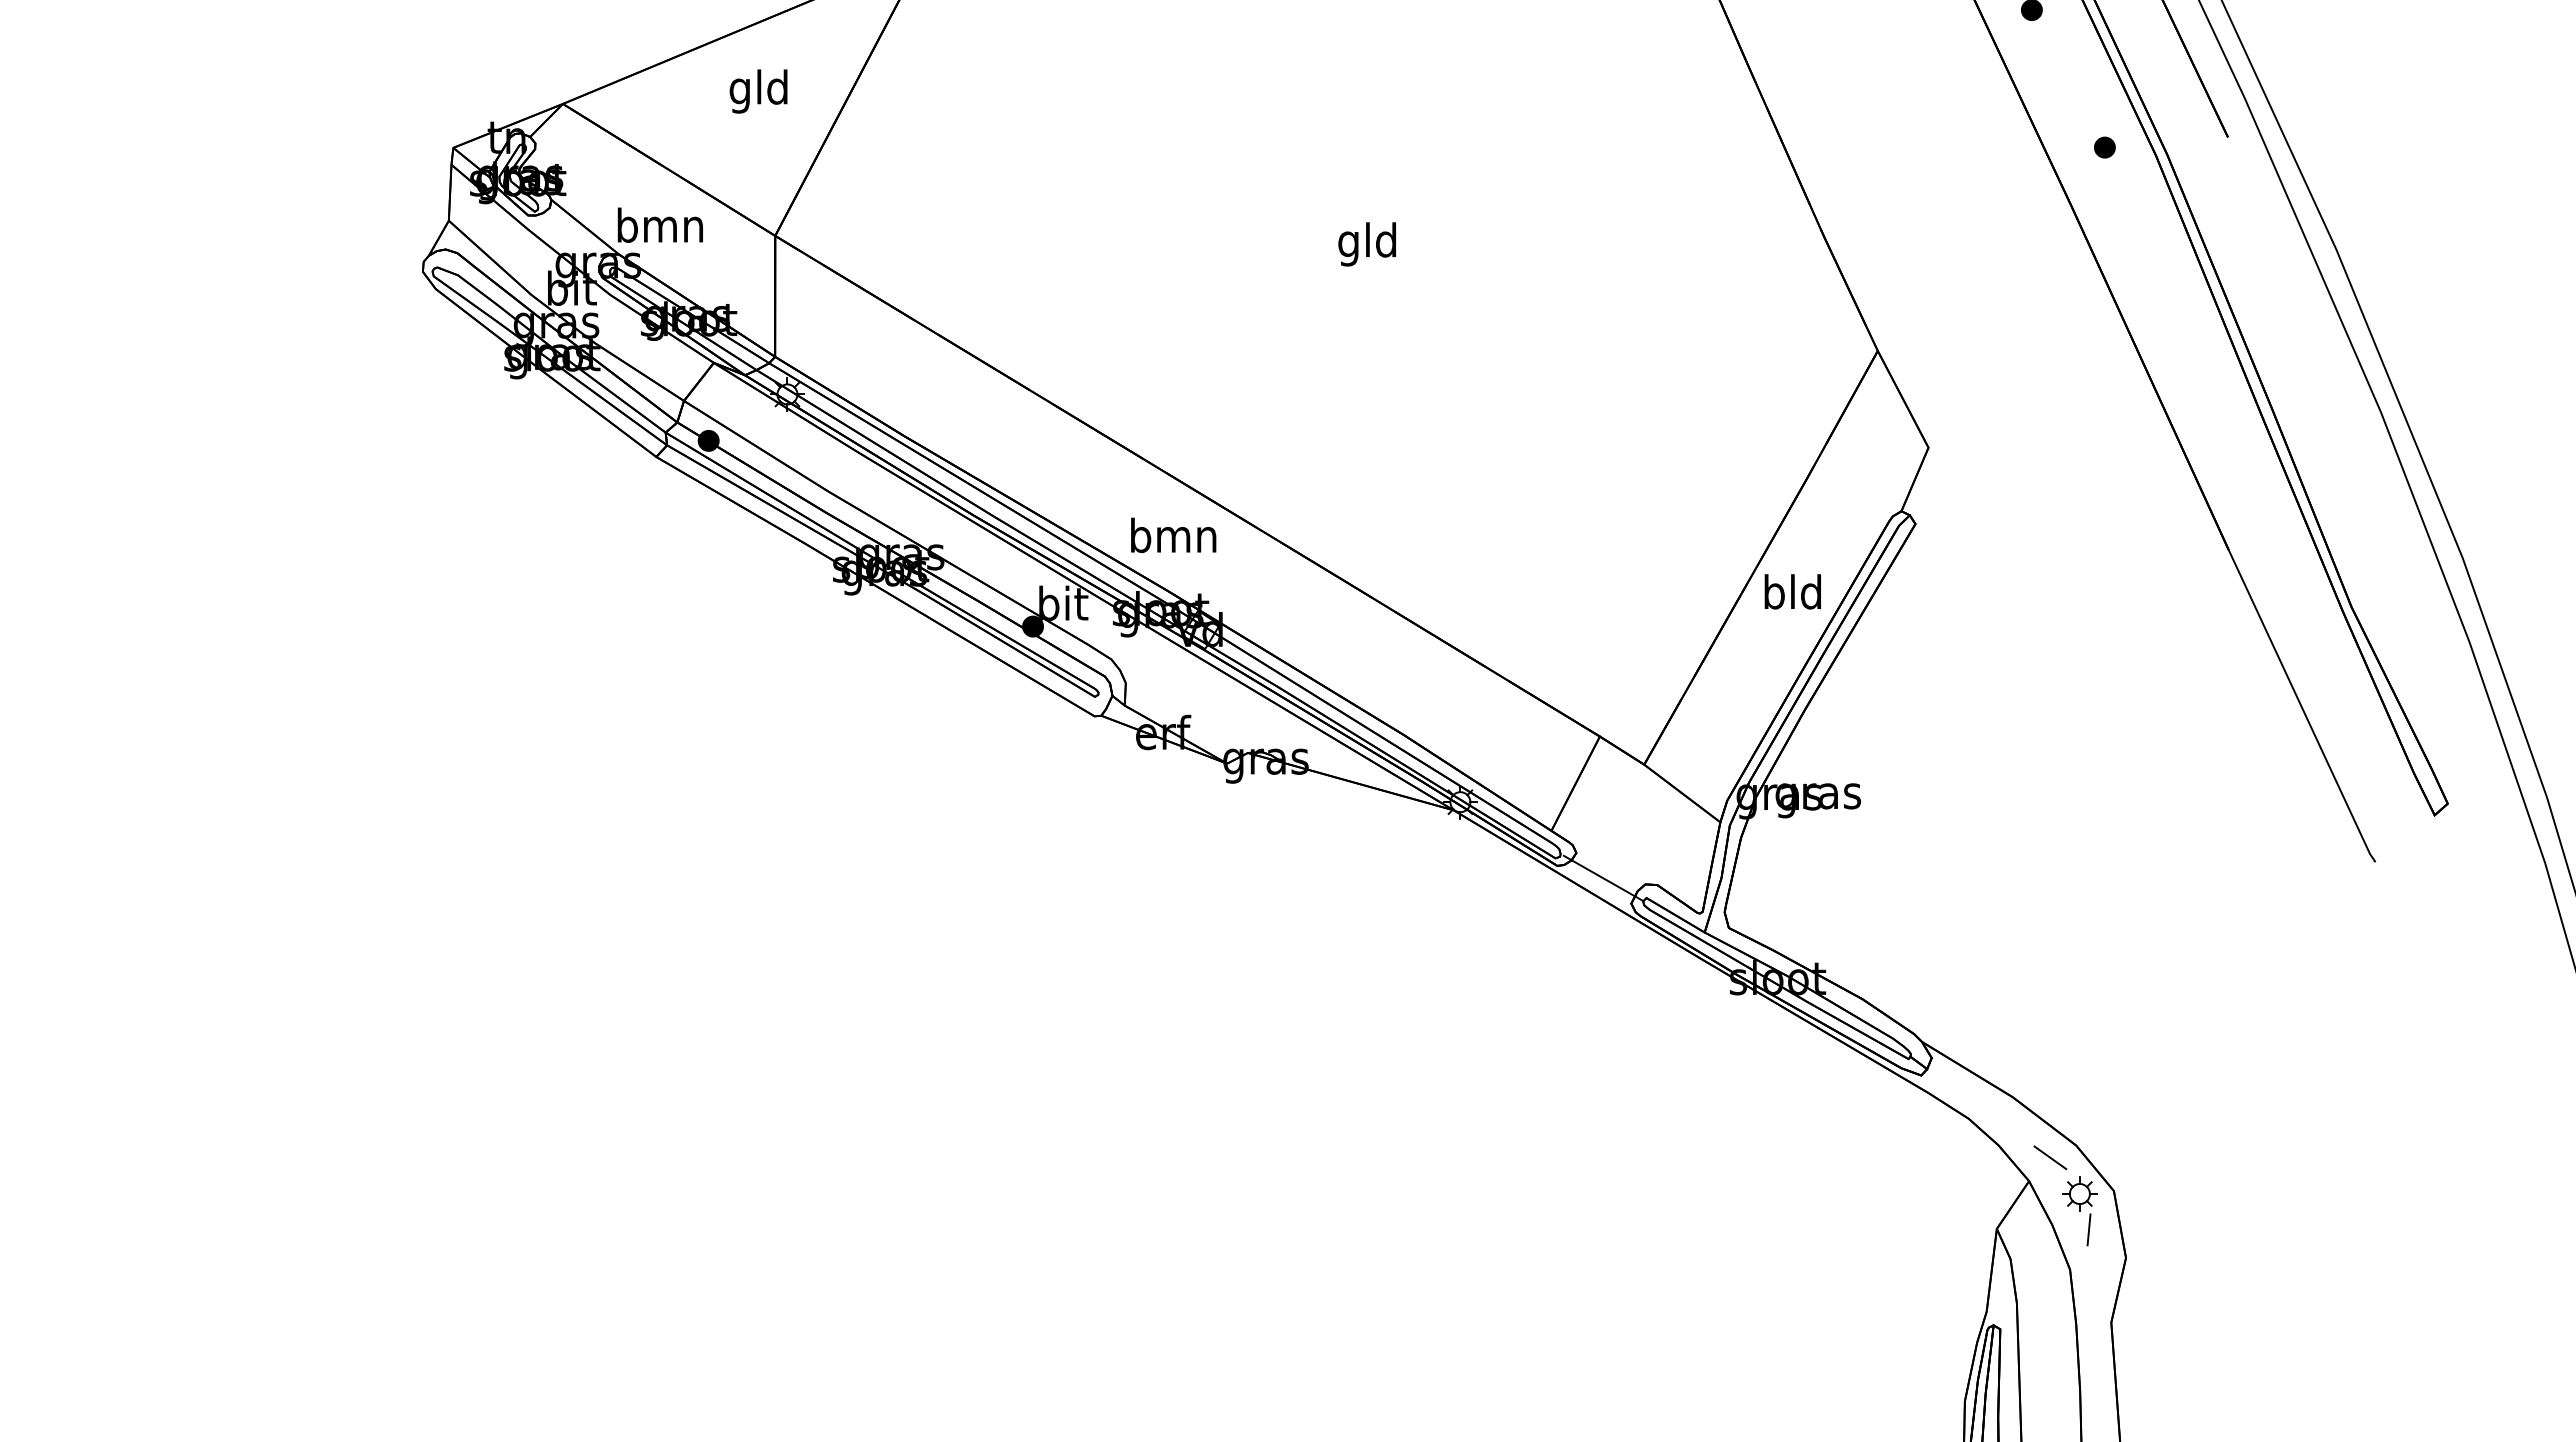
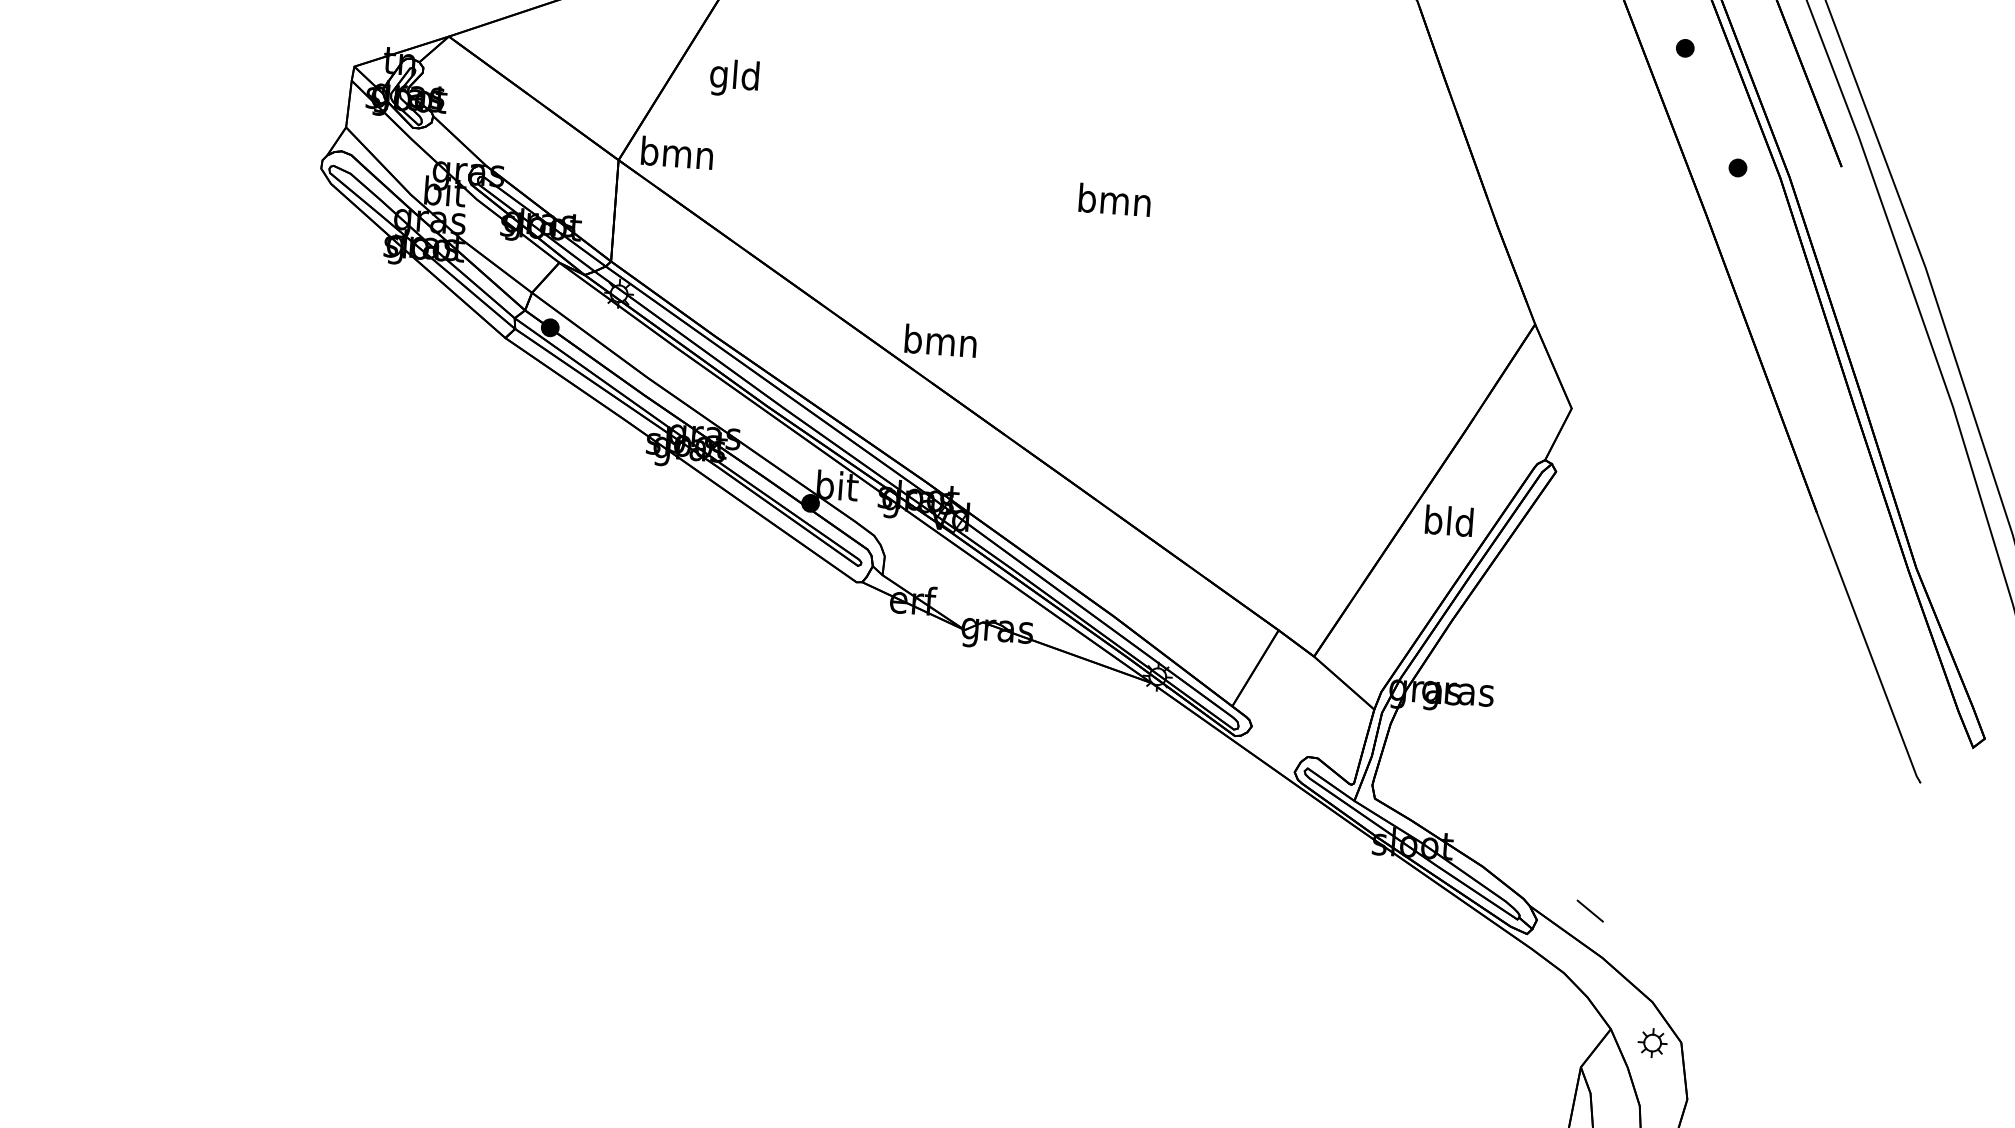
text: (758, 91) -> (734, 78), moved
text: (659, 224) -> (676, 152), moved
text: (1367, 244) -> (1114, 203), gld -> bmn
text: (1173, 535) -> (940, 341), moved
line: (1603, 878) -> (1272, 749), removed
line: (2050, 1157) -> (1590, 910), moved
line: (2088, 1229) -> (1657, 1073), removed

